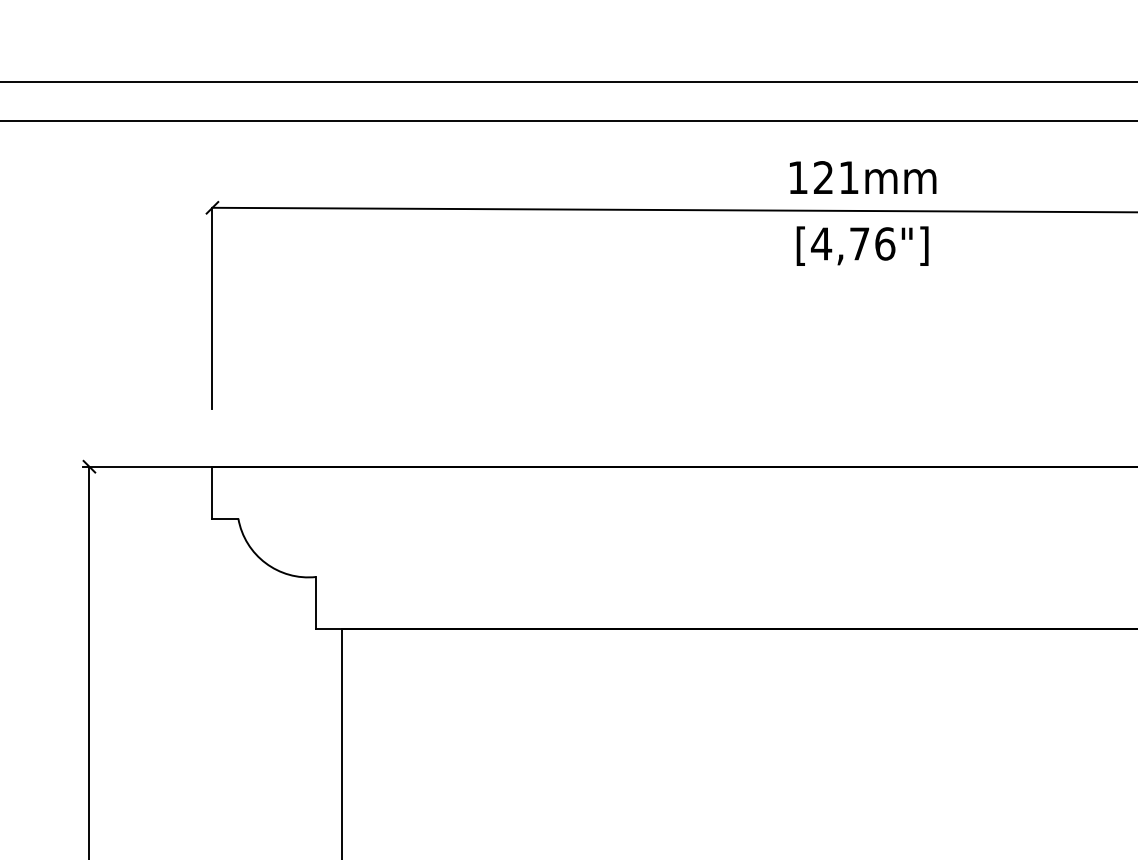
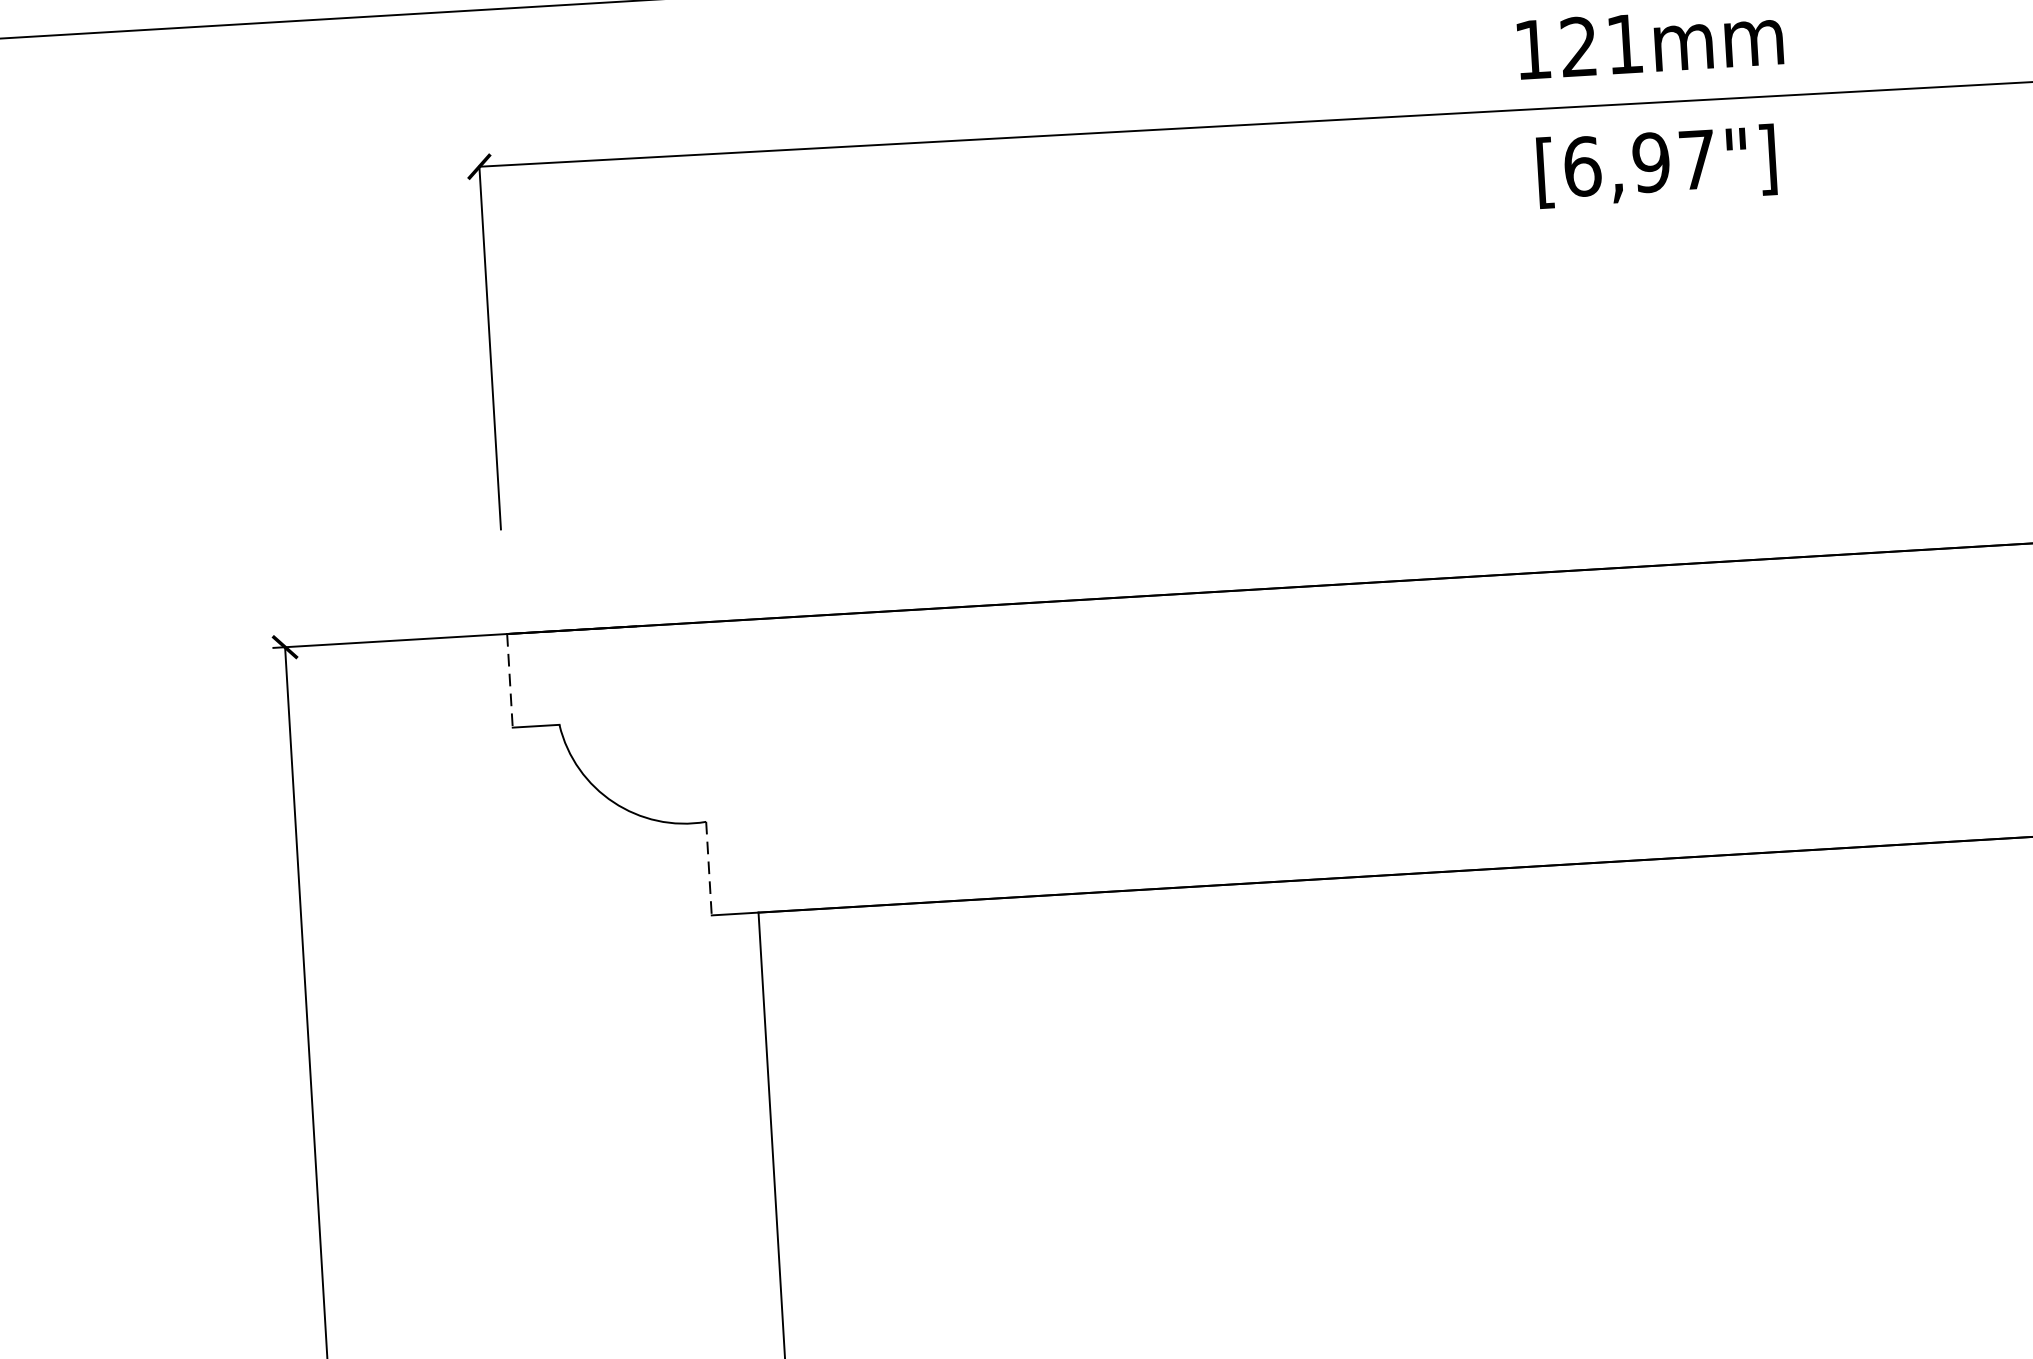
text: (853, 243) -> (1640, 162), [4,76"] -> [6,97"]
line: (212, 492) -> (509, 680), solid -> dashed
line: (316, 602) -> (709, 867), solid -> dashed

